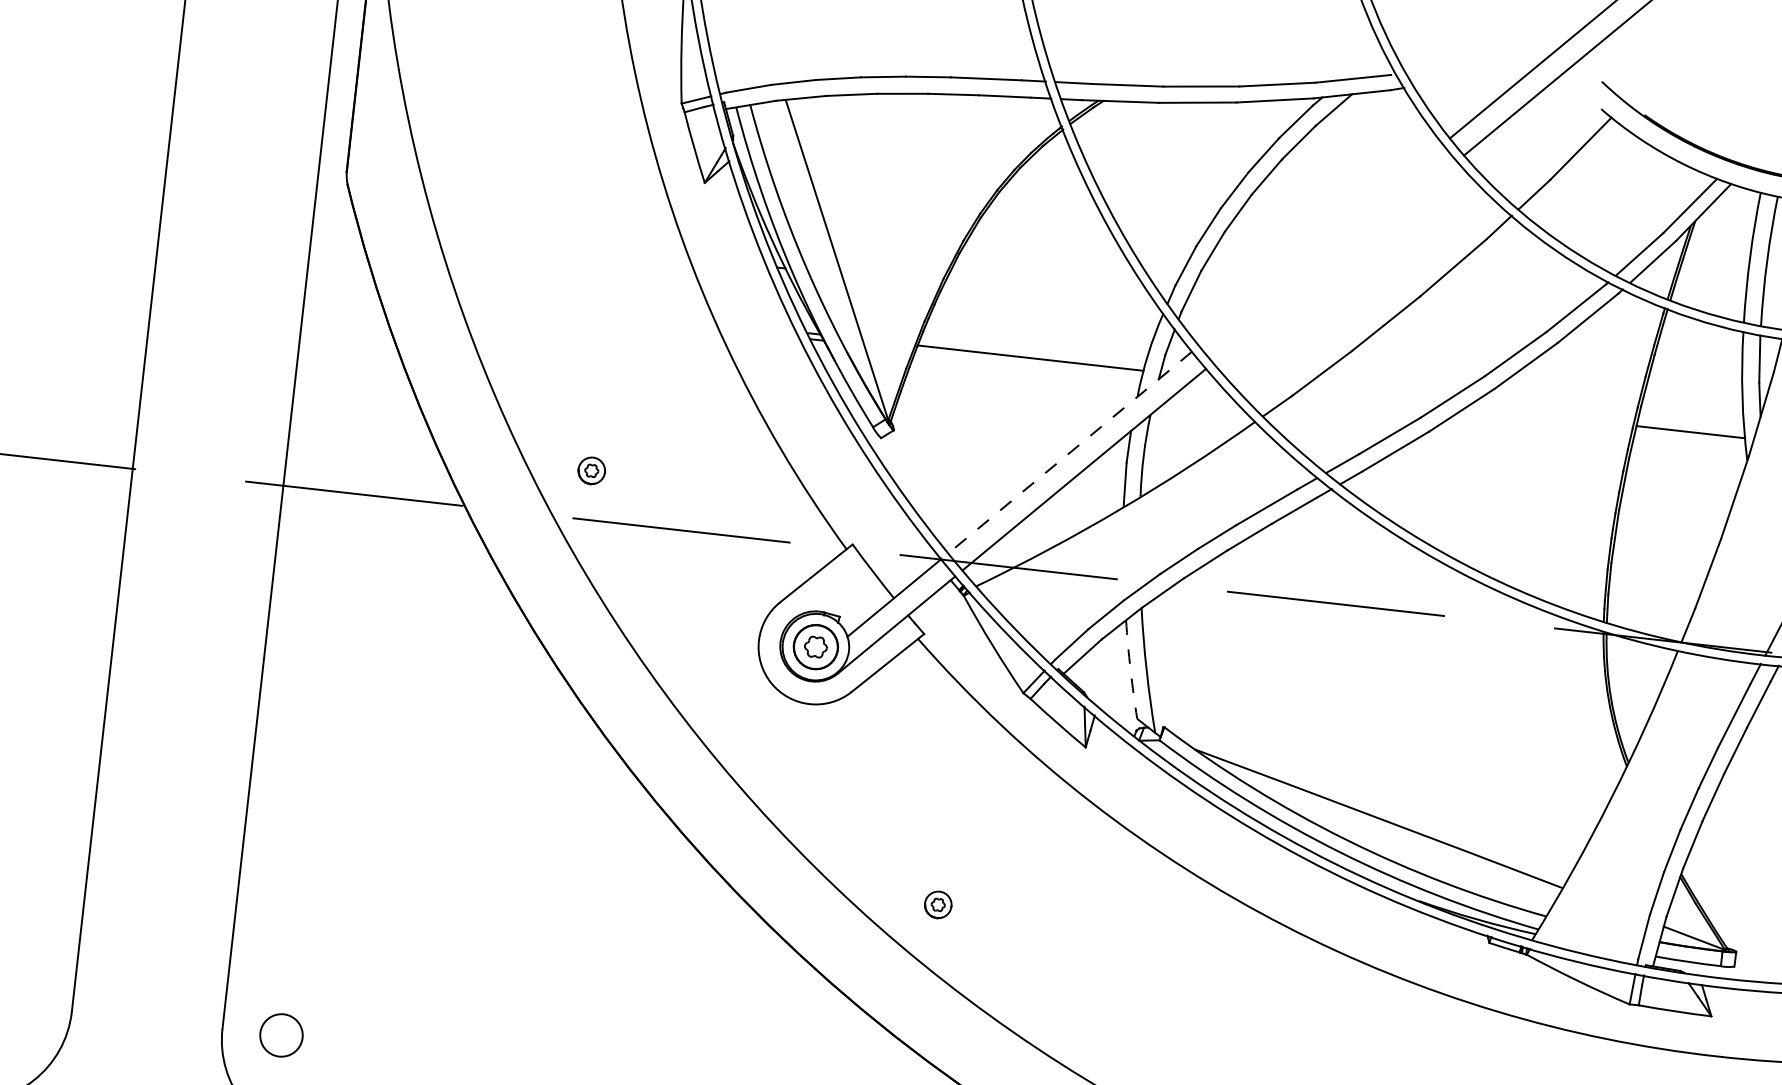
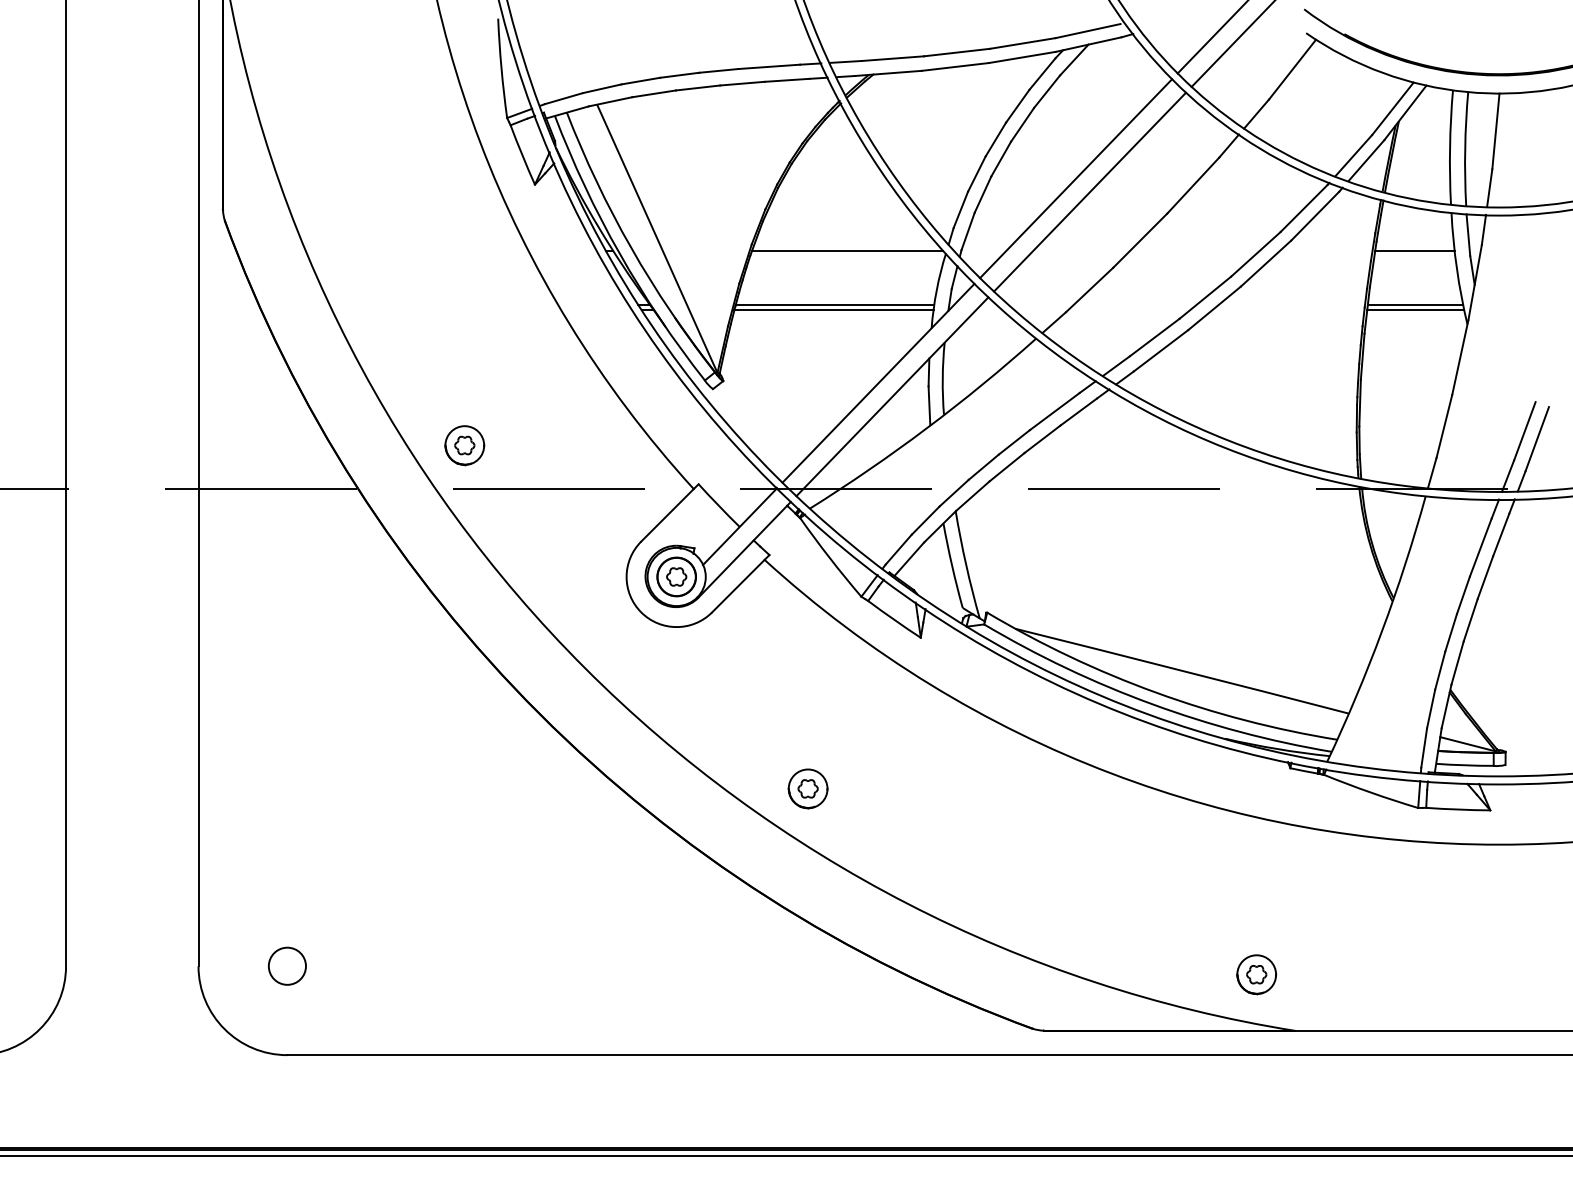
line: (1321, 244) -> (1076, 178), added
line: (1335, 261) -> (1090, 191), added
line: (1051, 298) -> (847, 251), added
line: (1028, 364) -> (833, 310), added
line: (1696, 371) -> (1414, 251), added
line: (1690, 438) -> (1415, 310), added
line: (1070, 452) -> (878, 383), dashed -> solid
part: (591, 470) -> (464, 445), size x1.67
arc: (1131, 669) -> (952, 565), dashed -> solid
part: (937, 904) -> (807, 788), size x1.67
circle: (281, 1034) -> (287, 965), moved

